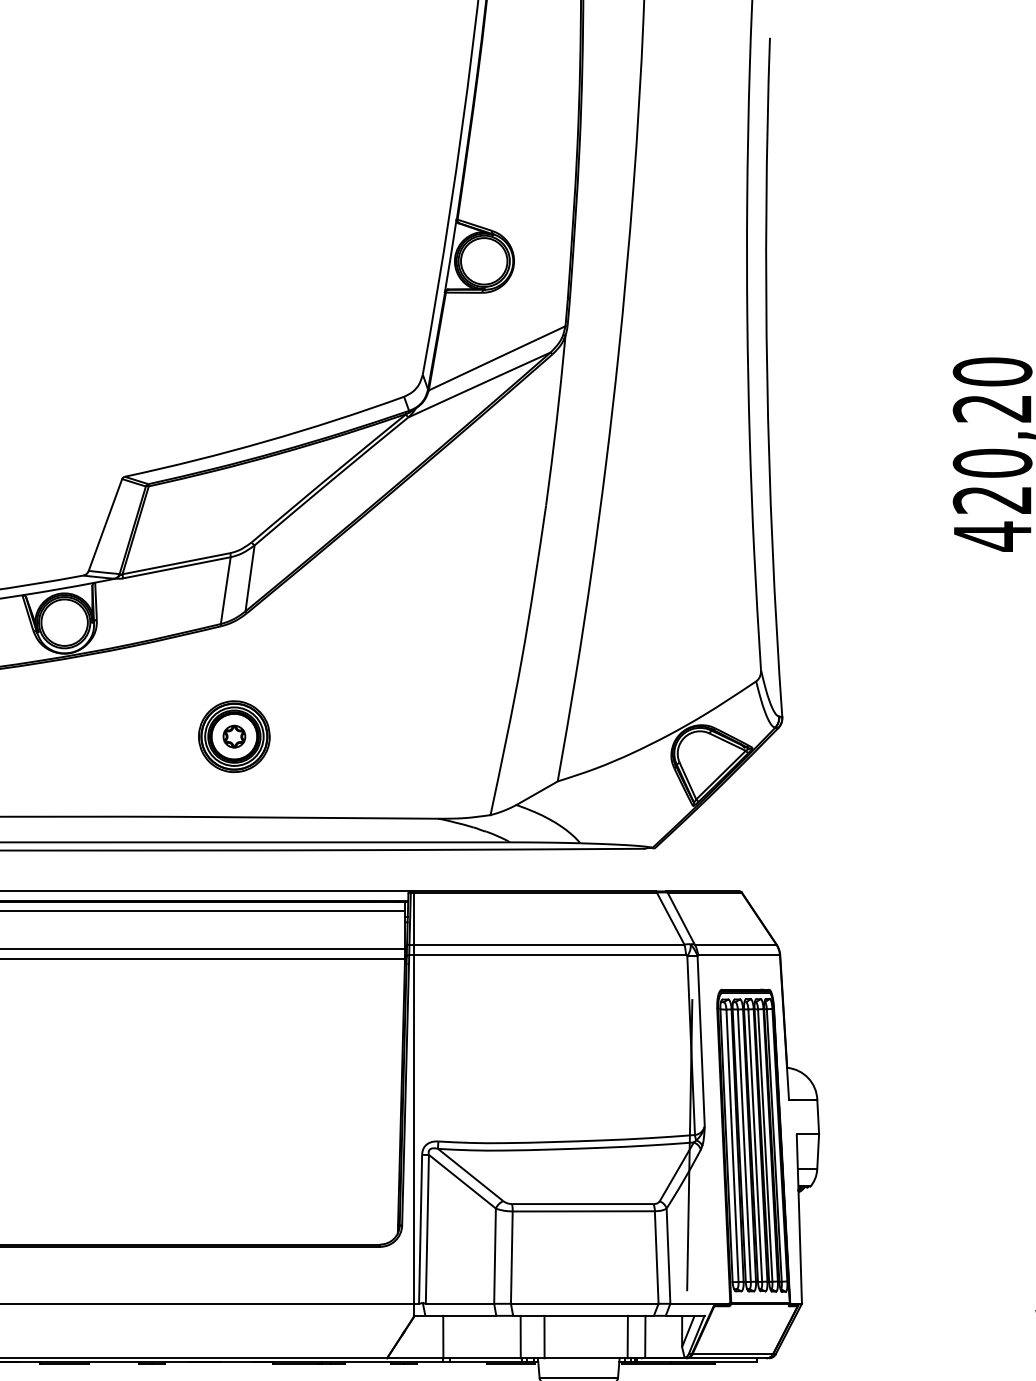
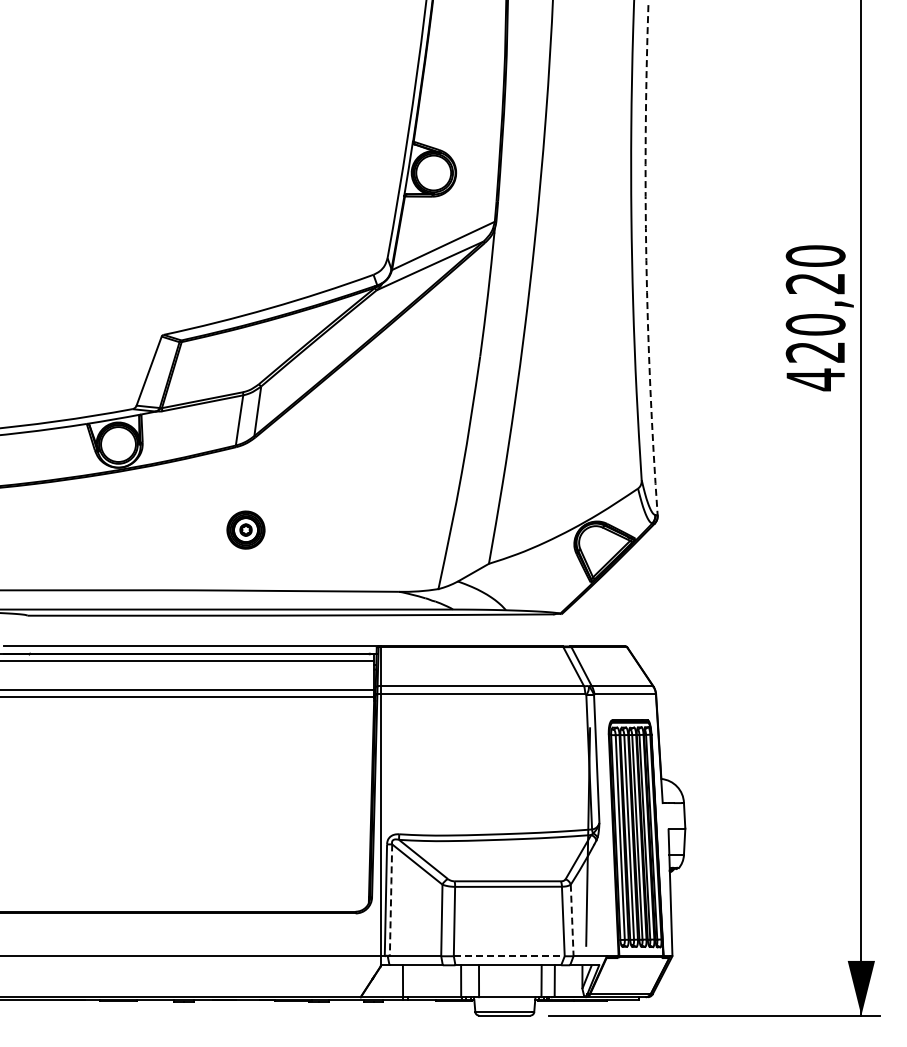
arc: (767, 377) -> (646, 260), solid -> dashed
part: (233, 735) -> (245, 529), size x0.7
line: (428, 1229) -> (391, 900), solid -> dashed
line: (668, 1254) -> (572, 919), solid -> dashed
line: (585, 1304) -> (509, 956), solid -> dashed

